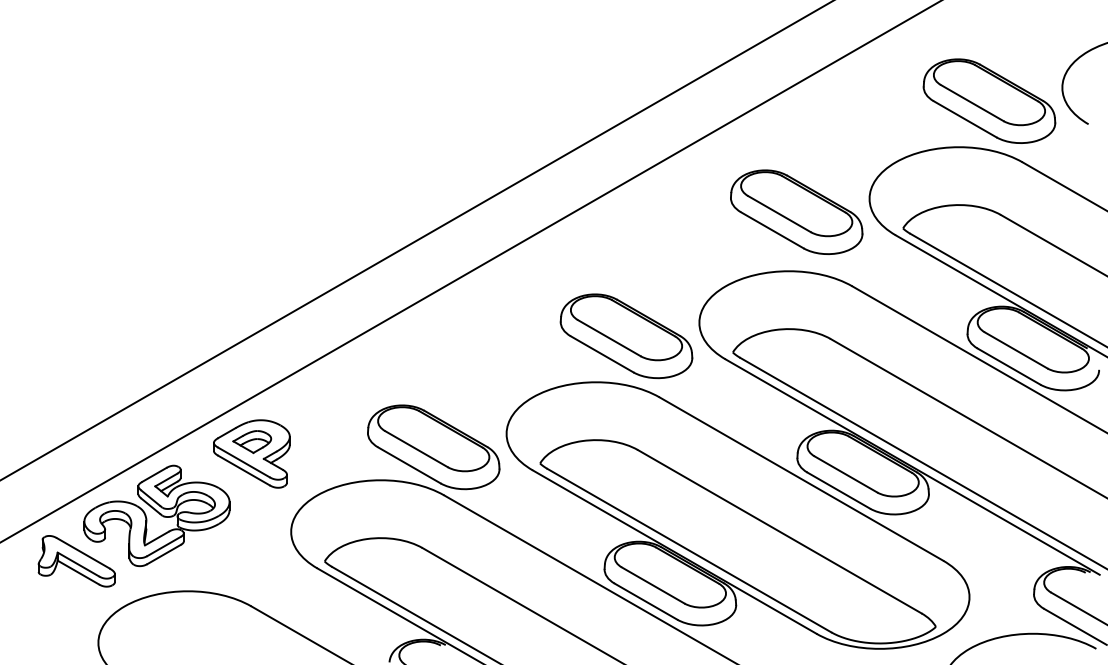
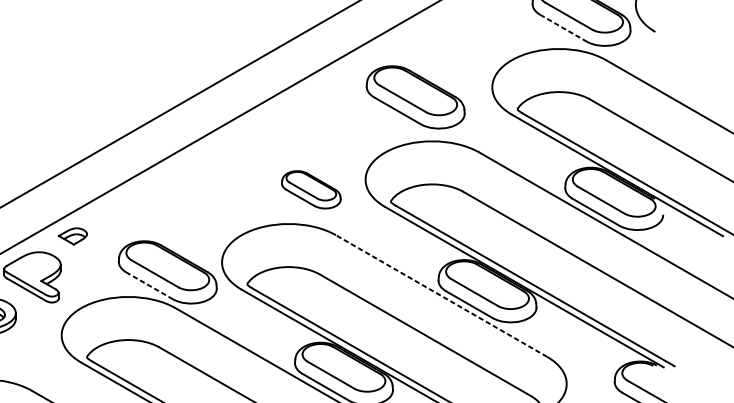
line: (965, 119) -> (563, 28), solid -> dashed
part: (796, 211) -> (415, 96), moved
part: (626, 336) -> (311, 189), size x0.6
part: (252, 442) -> (73, 236), moved
line: (408, 465) -> (149, 285), solid -> dashed
line: (801, 479) -> (441, 296), solid -> dashed

